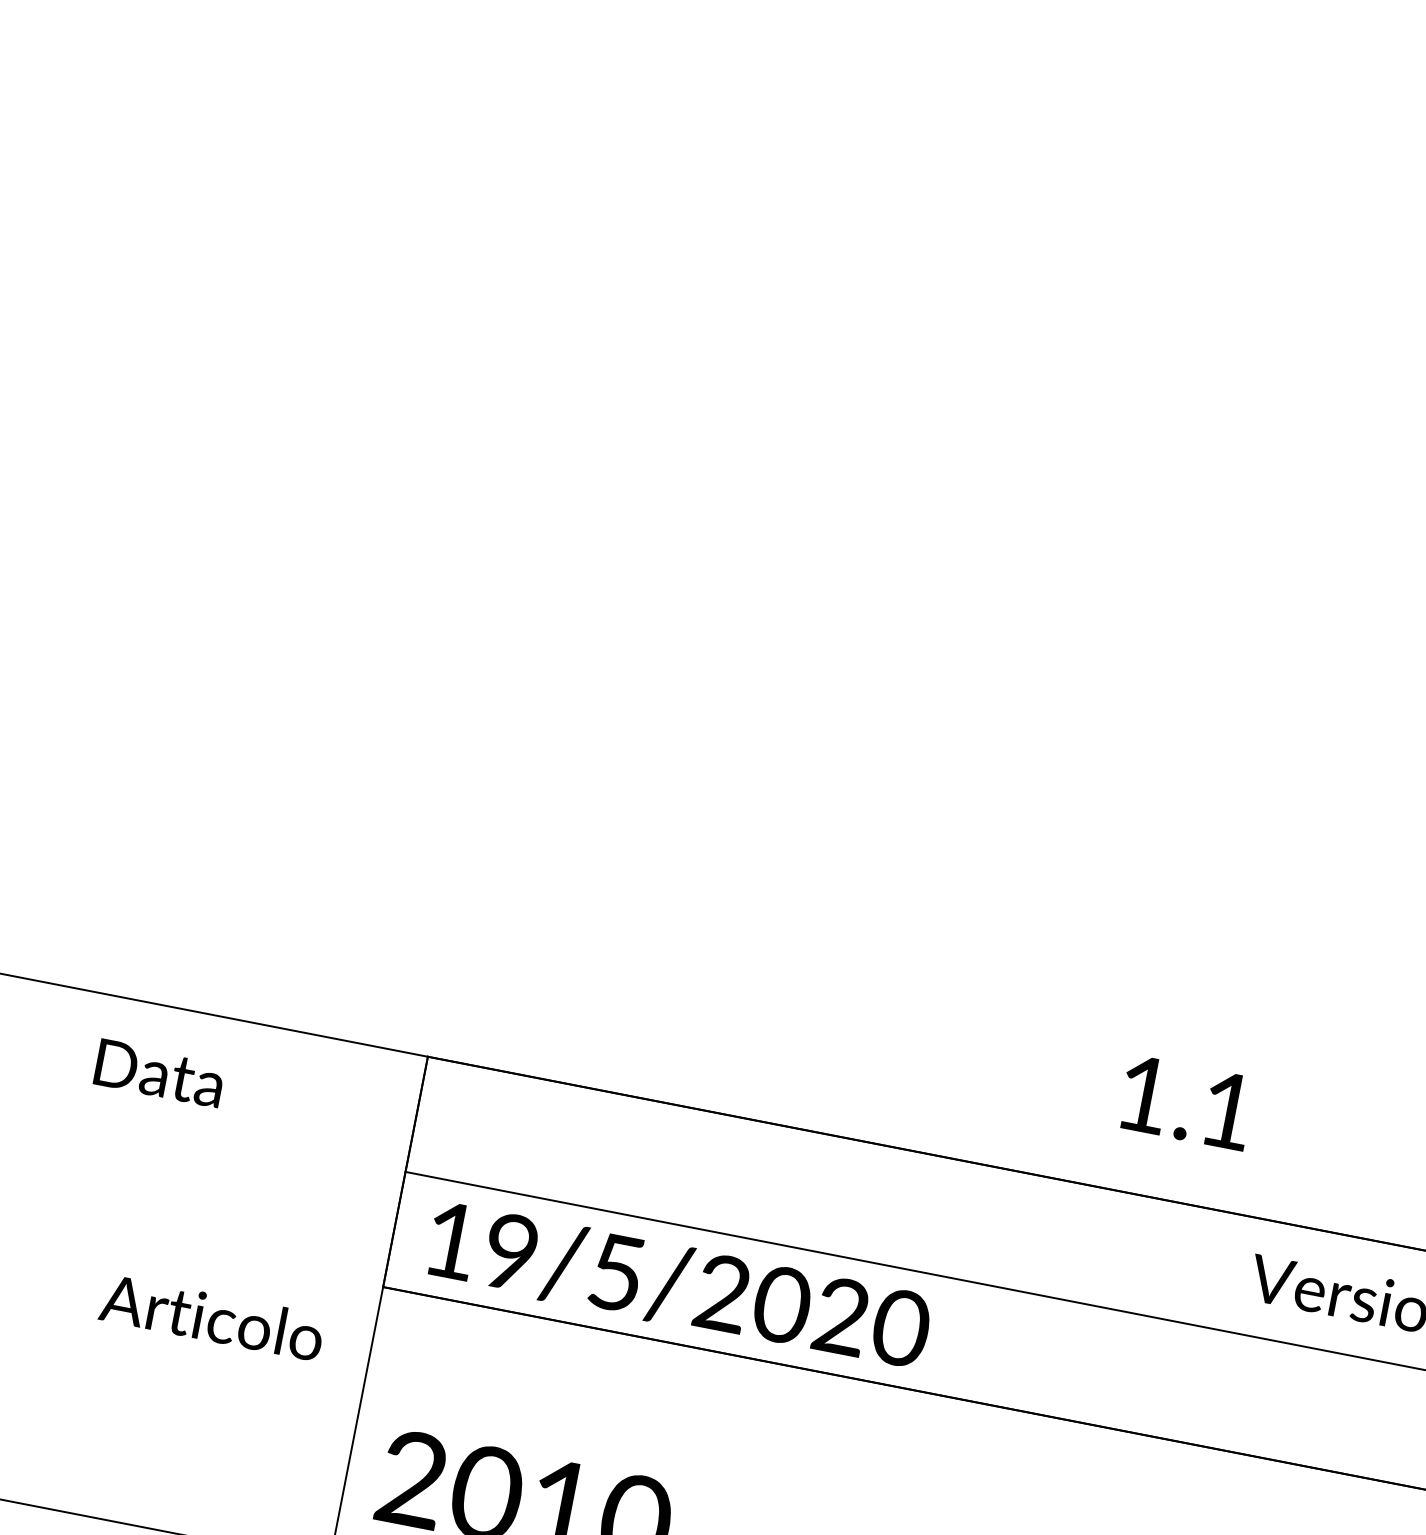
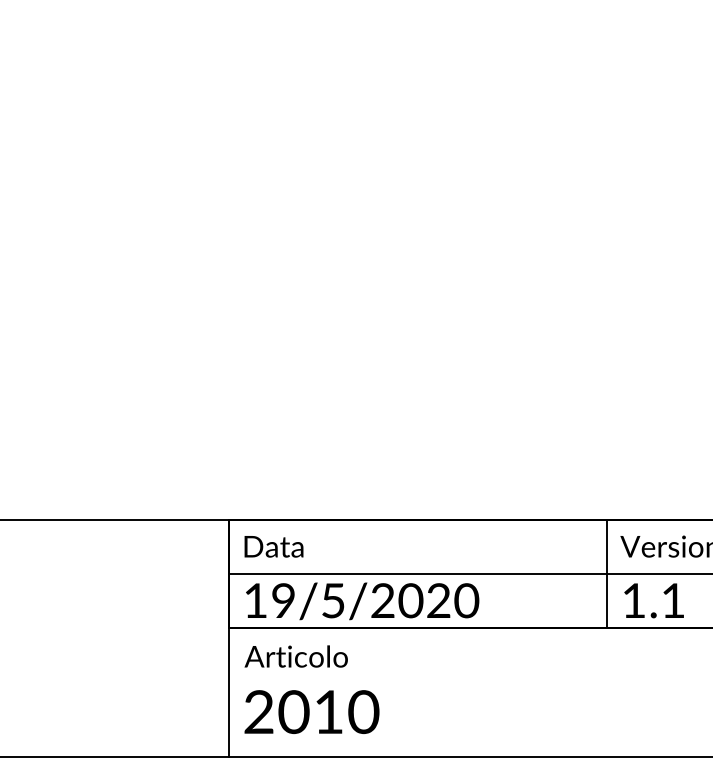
text: (158, 1072) -> (273, 546), moved
text: (1185, 1101) -> (653, 600), moved
text: (210, 1317) -> (295, 656), moved
line: (1212, 1328) -> (607, 573), added

